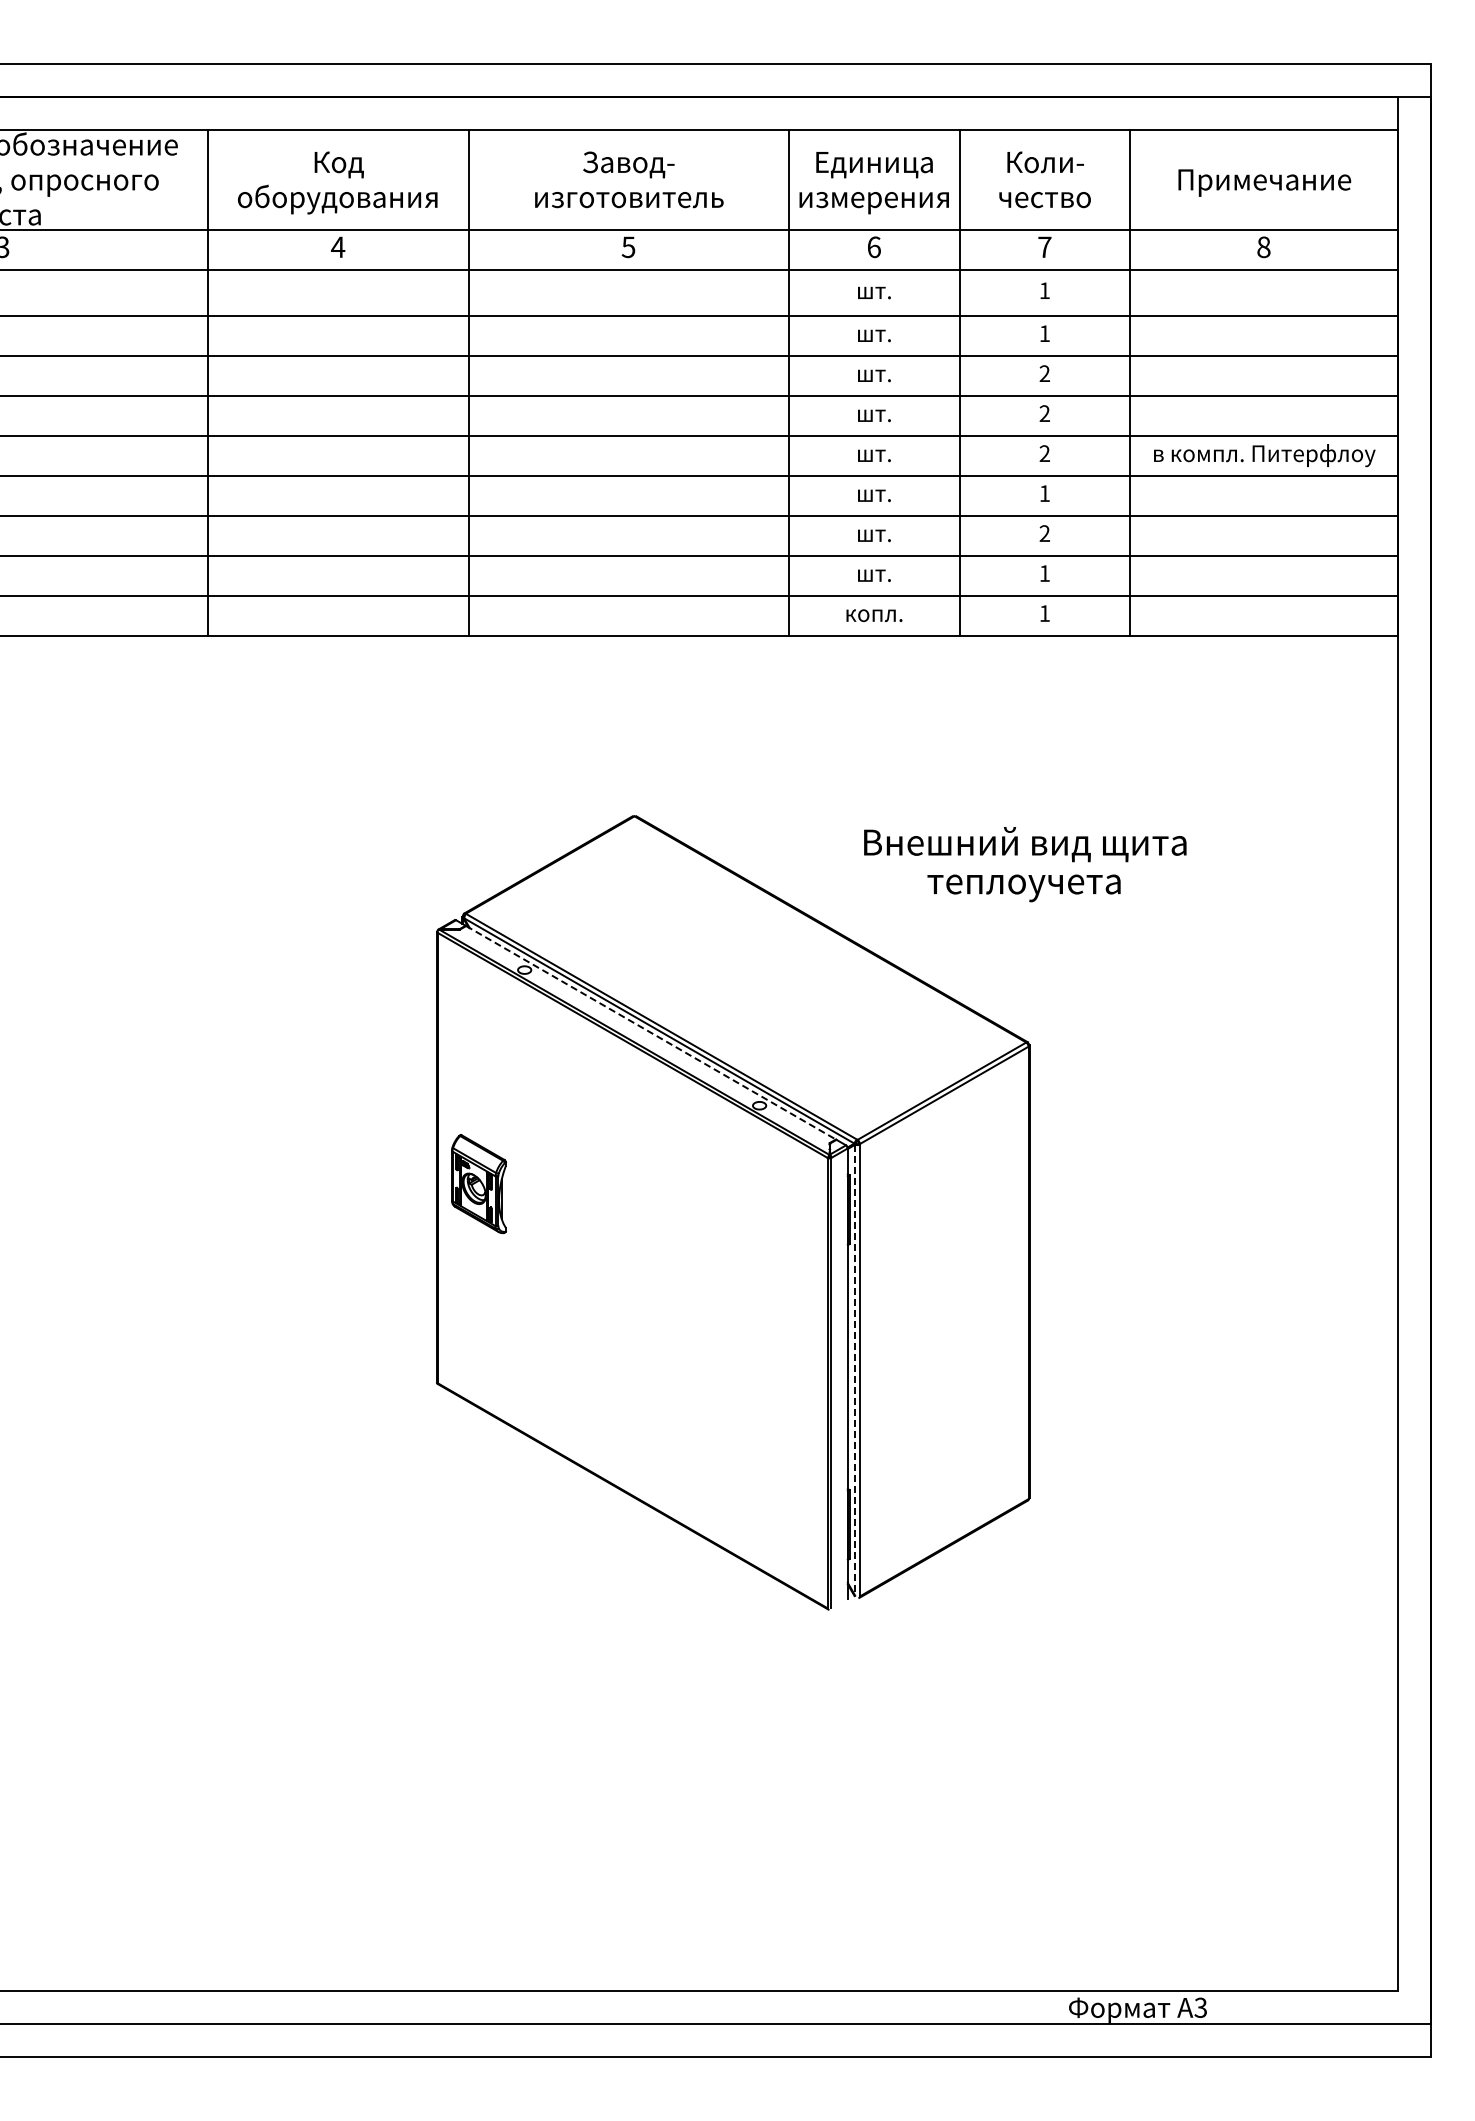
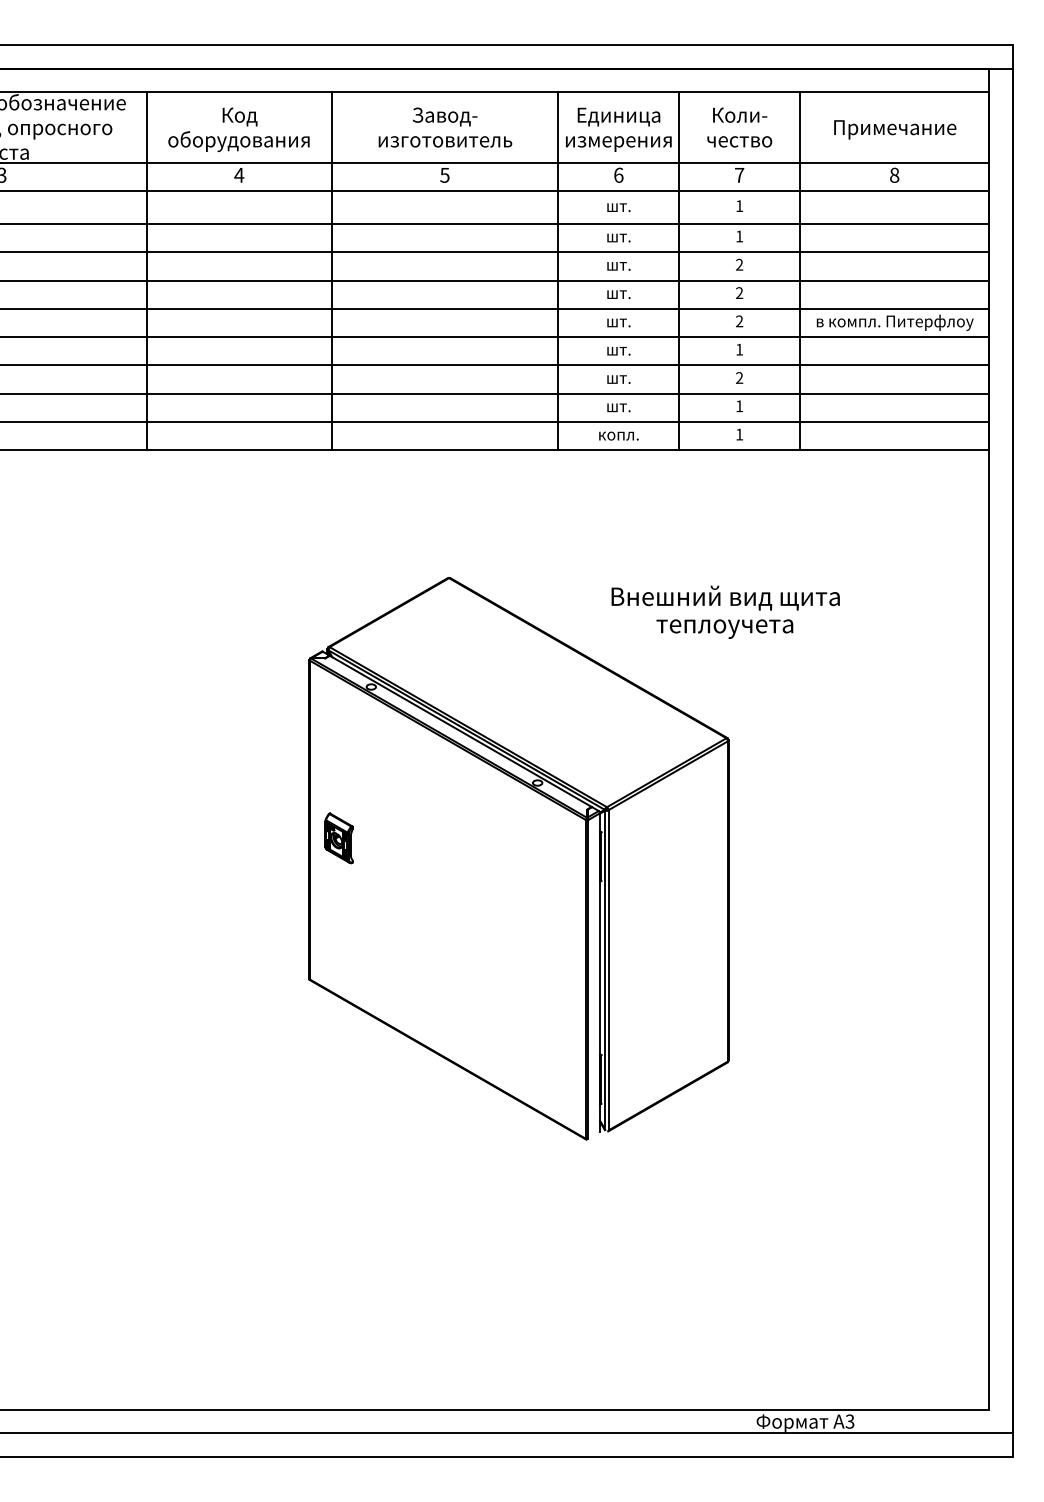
line: (651, 1033) -> (461, 731), dashed -> solid
part: (479, 1183) -> (339, 838), size x0.71
line: (855, 1370) -> (605, 970), dashed -> solid

